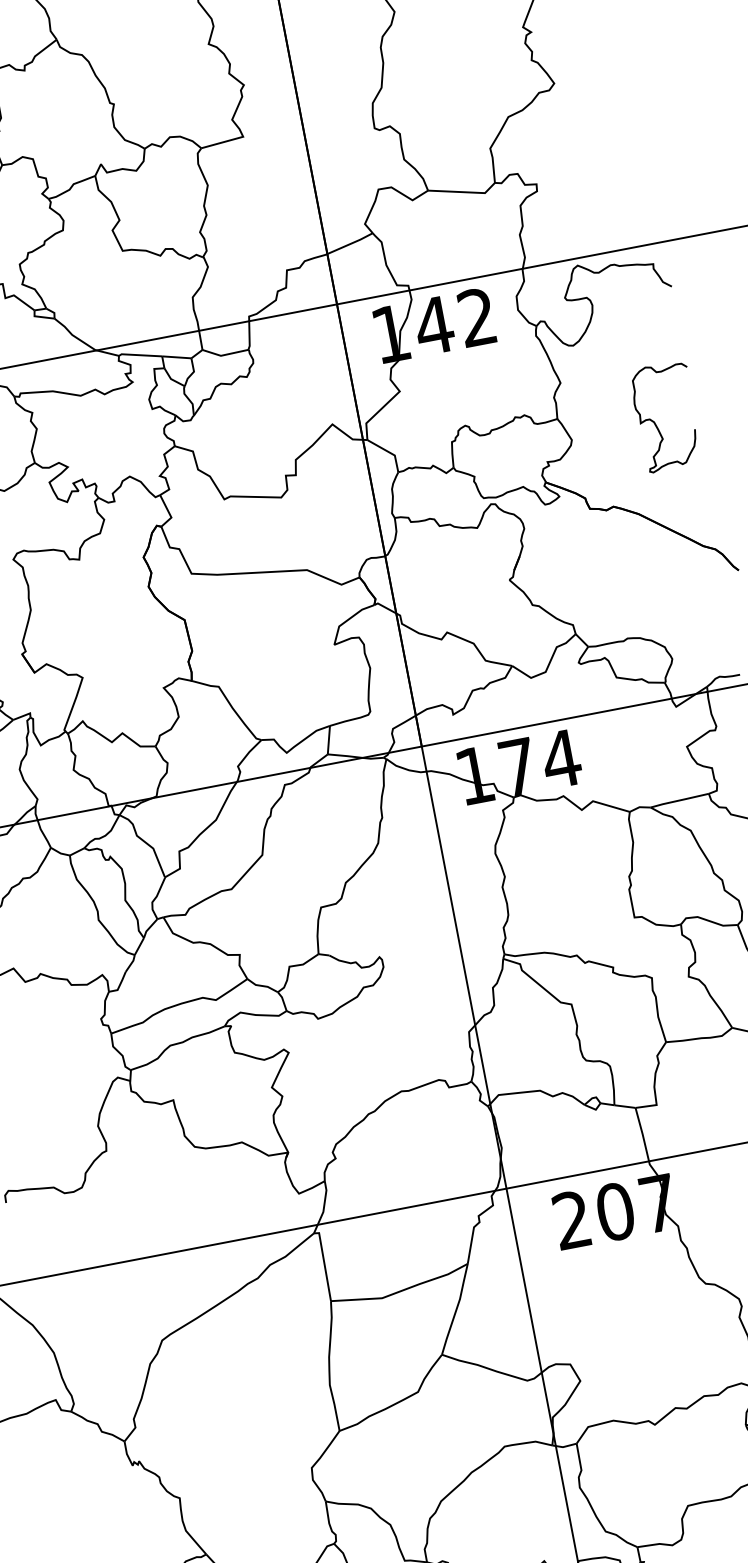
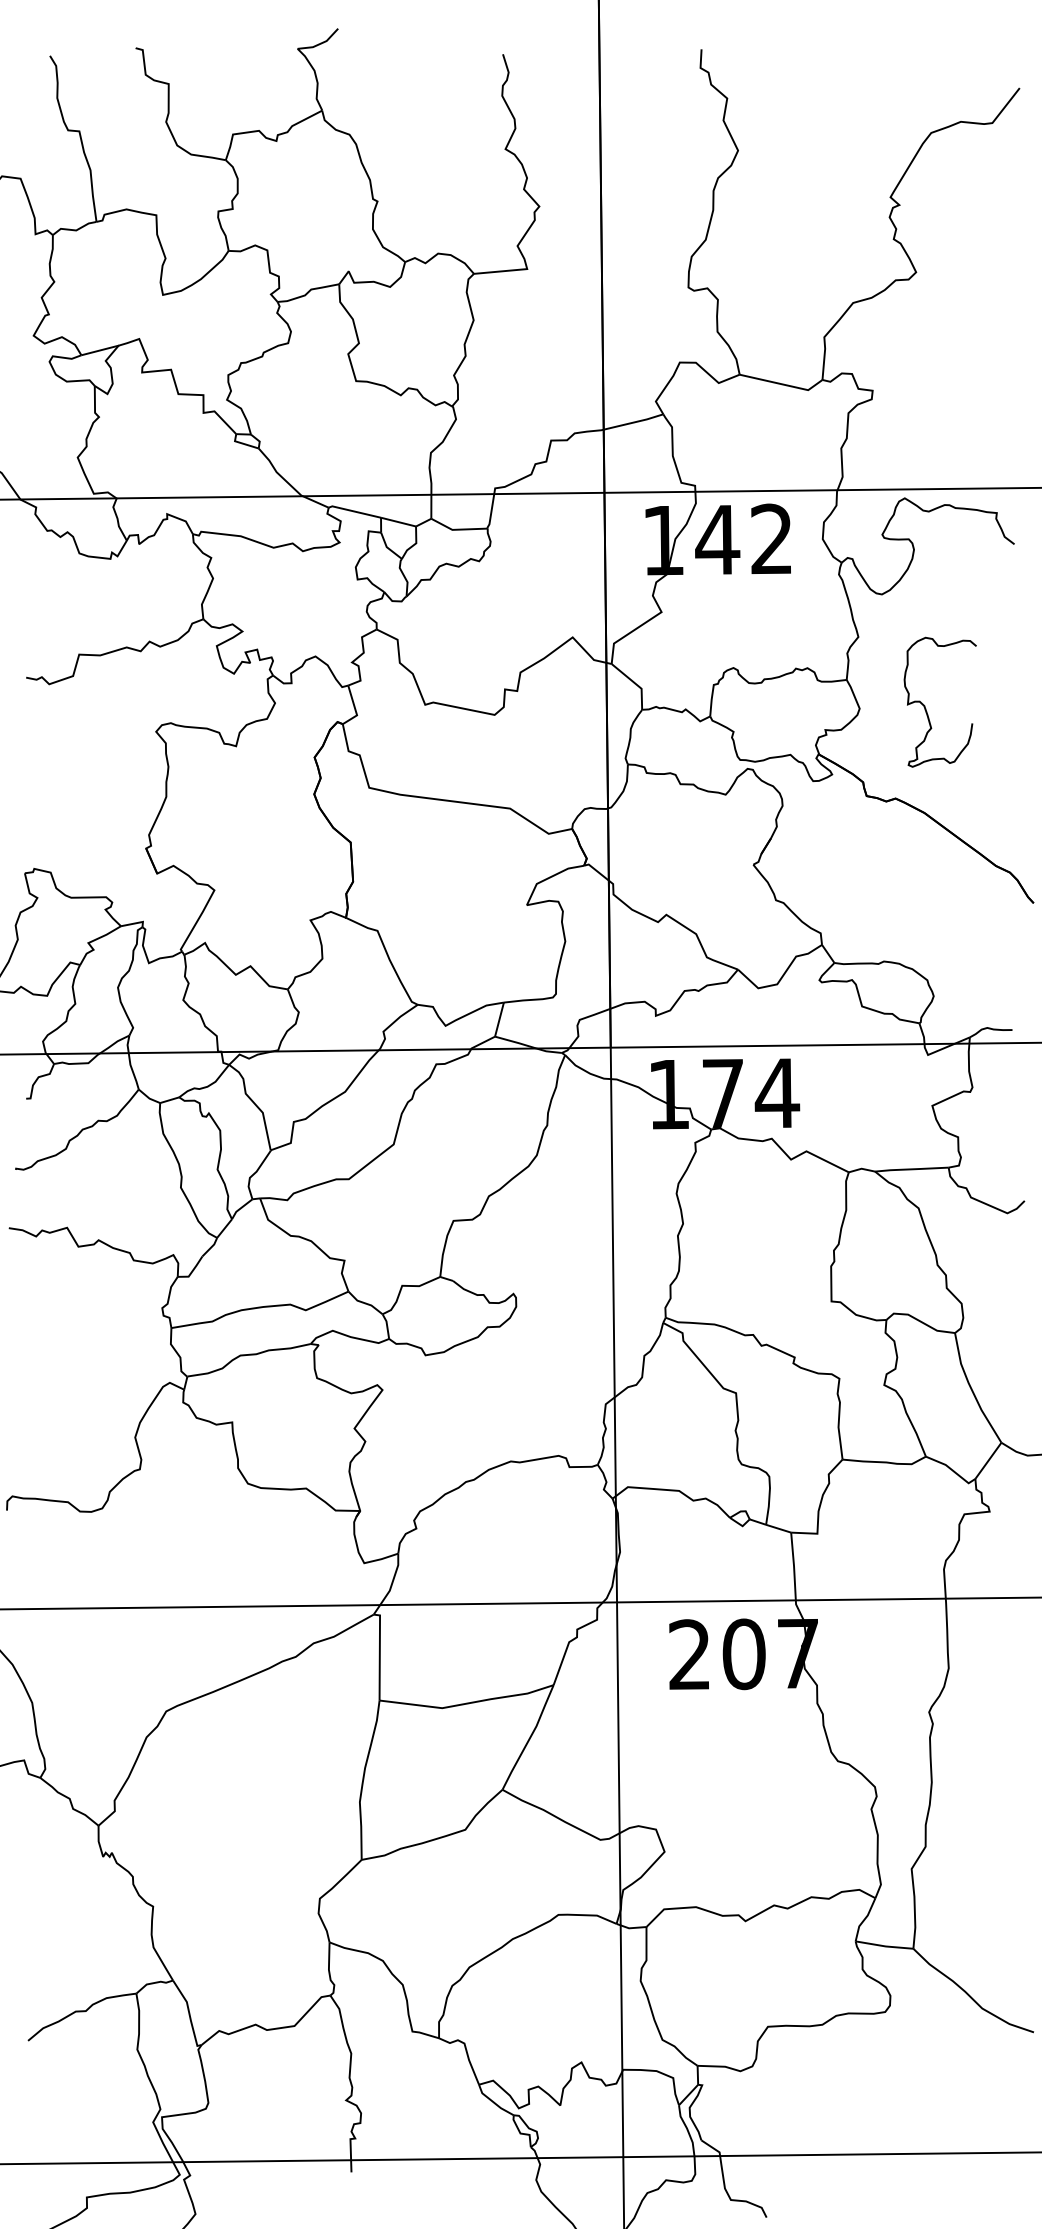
curve: (654, 421) -> (925, 705), moved

